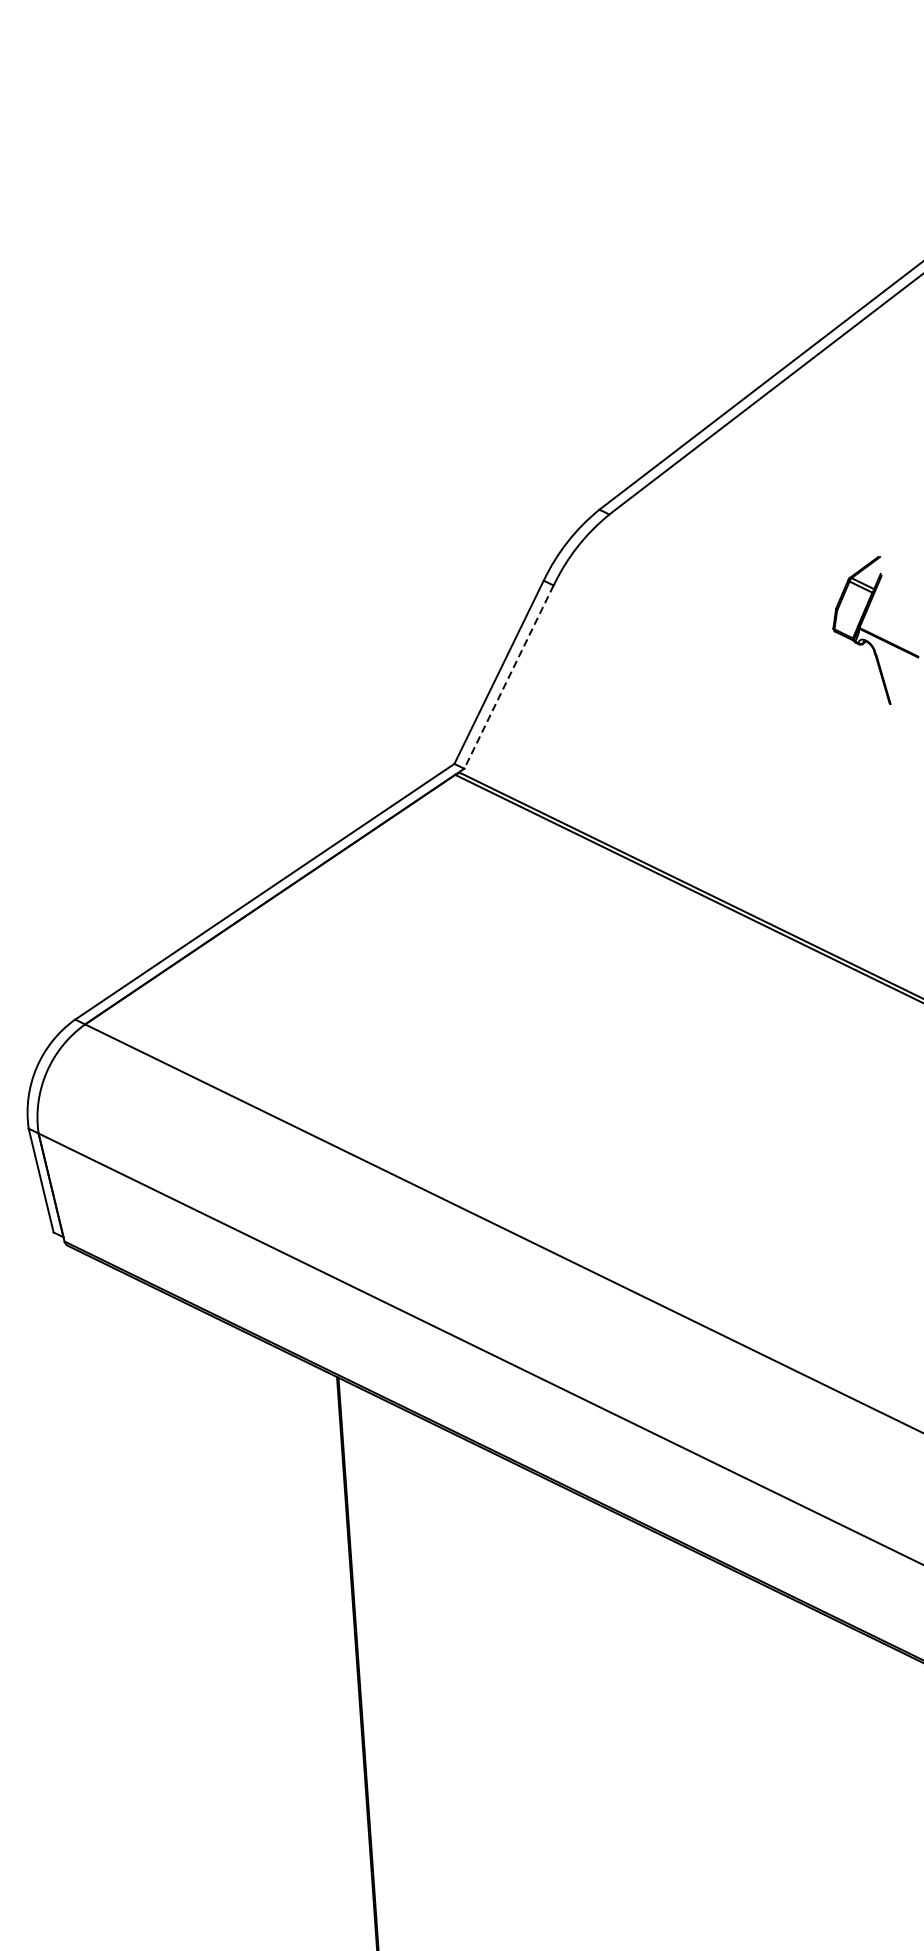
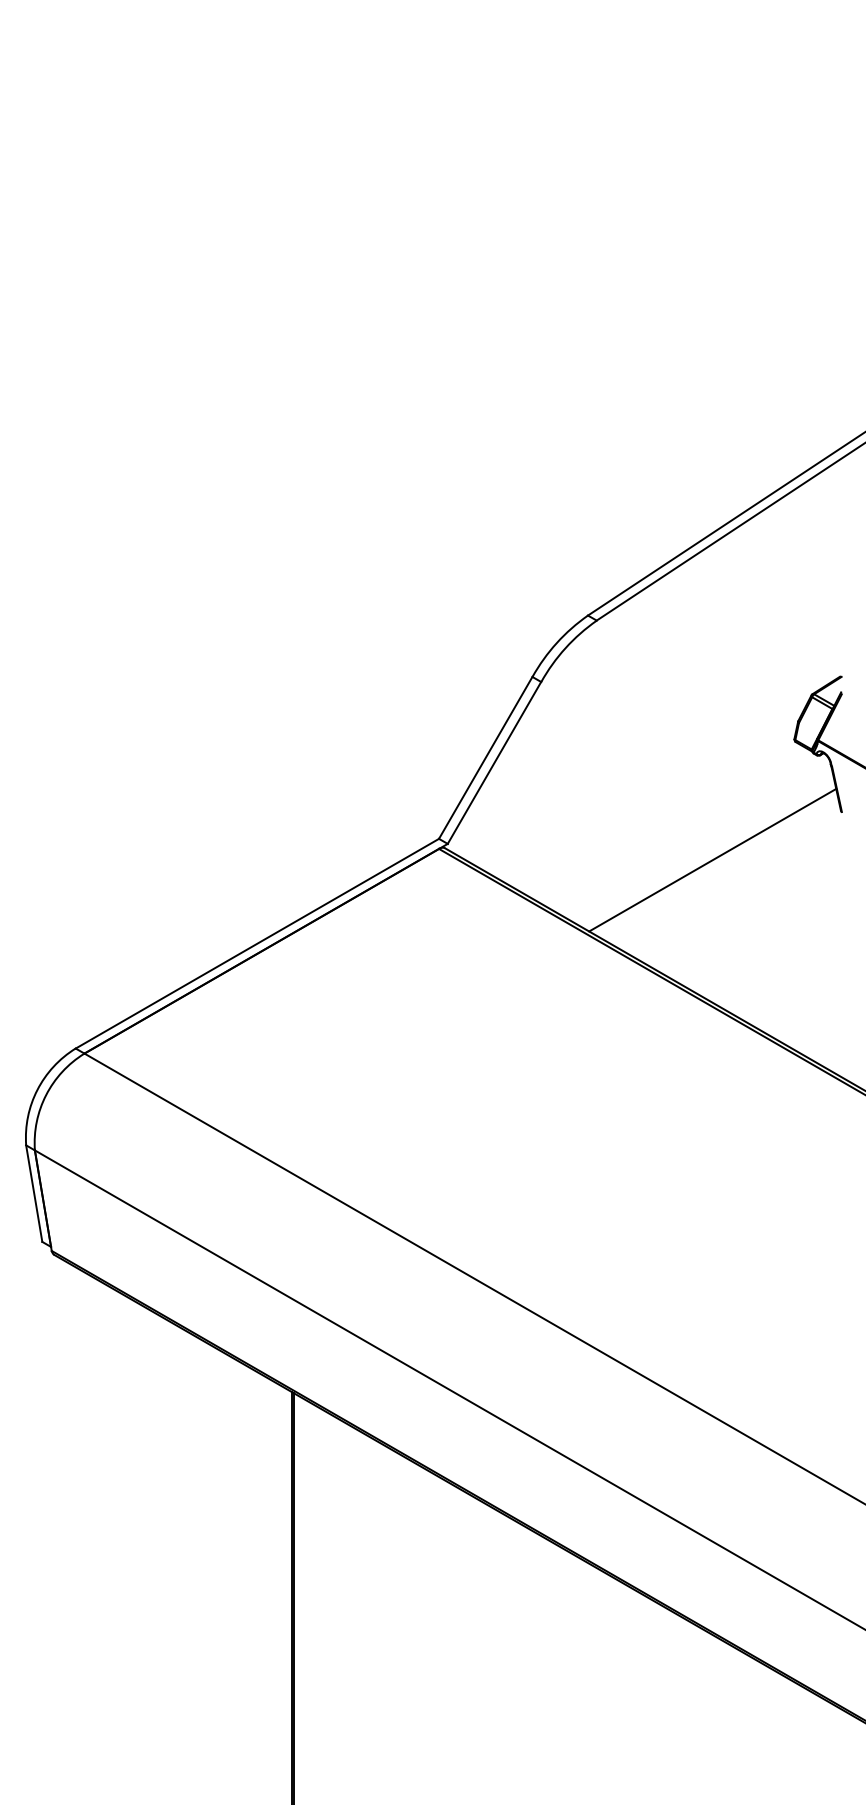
line: (509, 677) -> (494, 763), dashed -> solid
line: (753, 765) -> (712, 859), added

